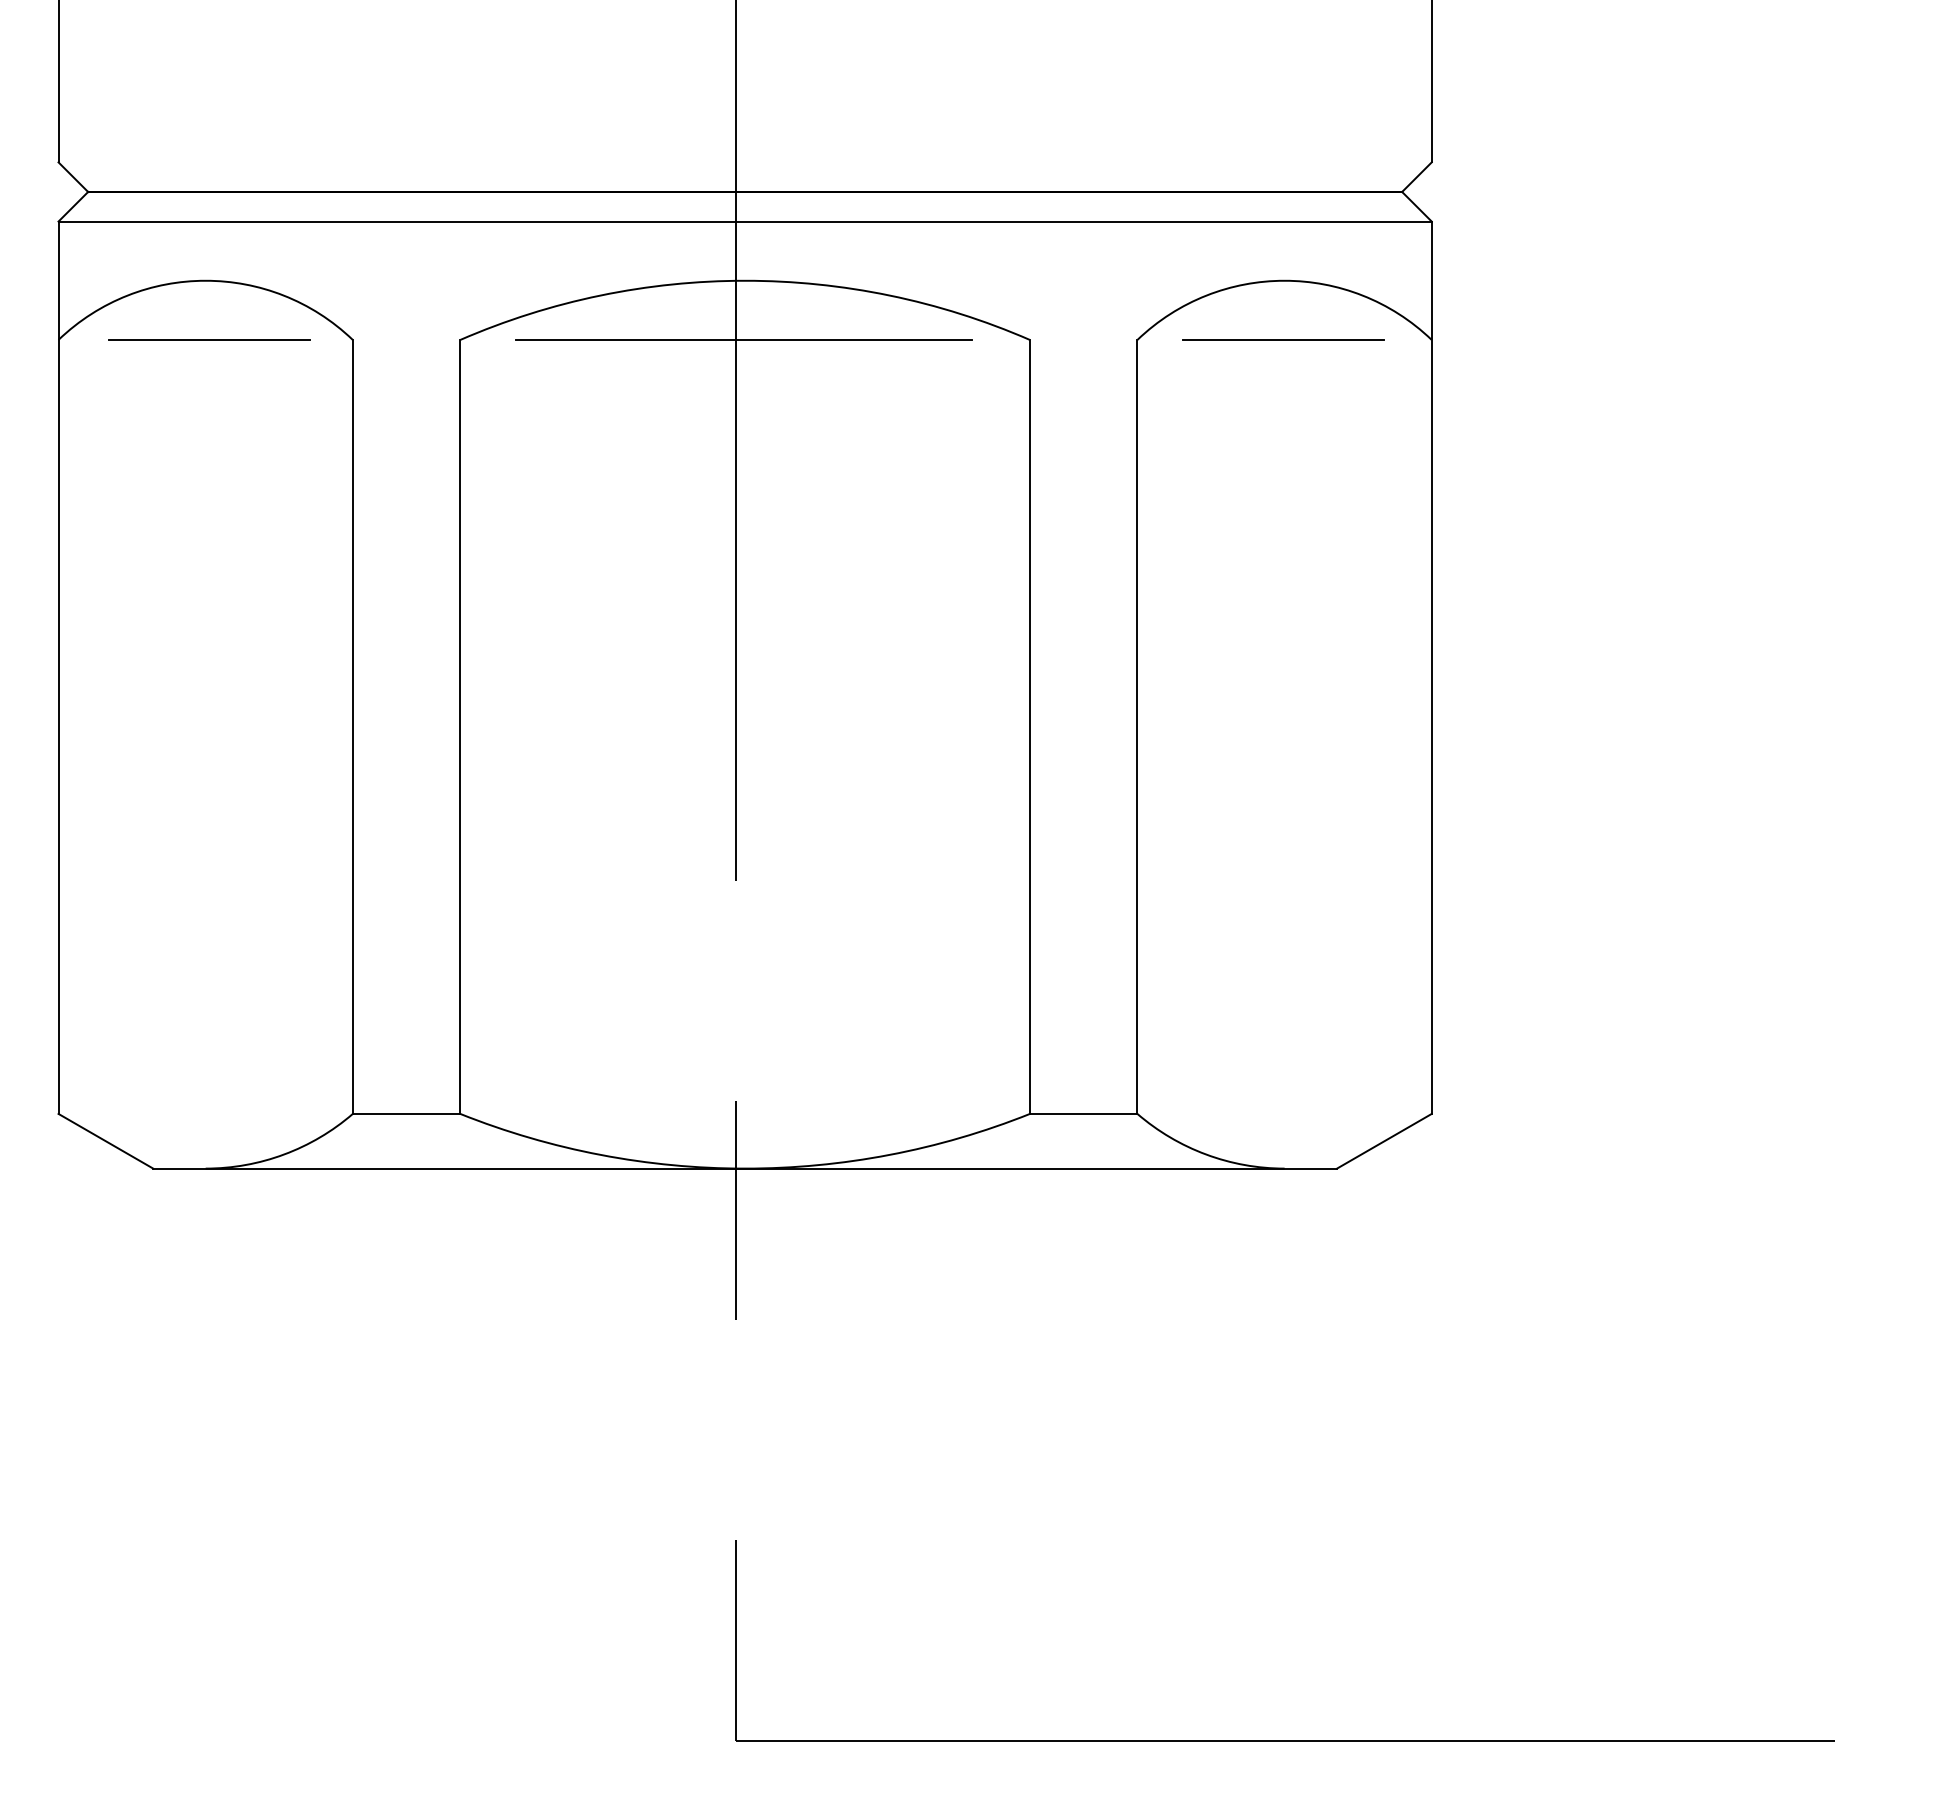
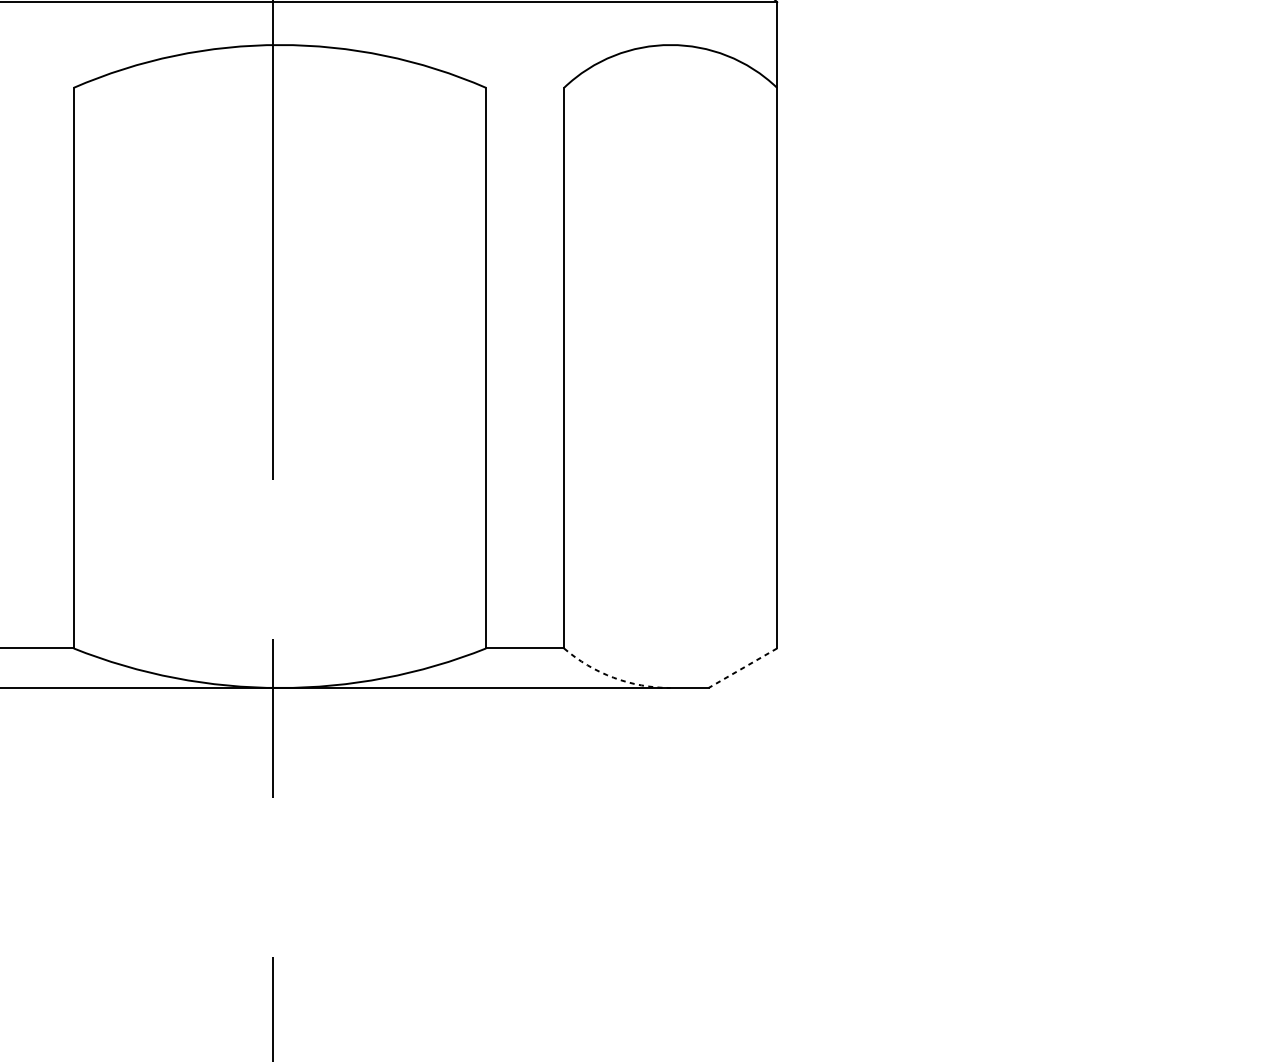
line: (743, 339) -> (278, 87), removed
line: (1283, 339) -> (669, 87), removed
line: (1384, 1141) -> (742, 668), solid -> dashed
arc: (1206, 1154) -> (614, 677), solid -> dashed

